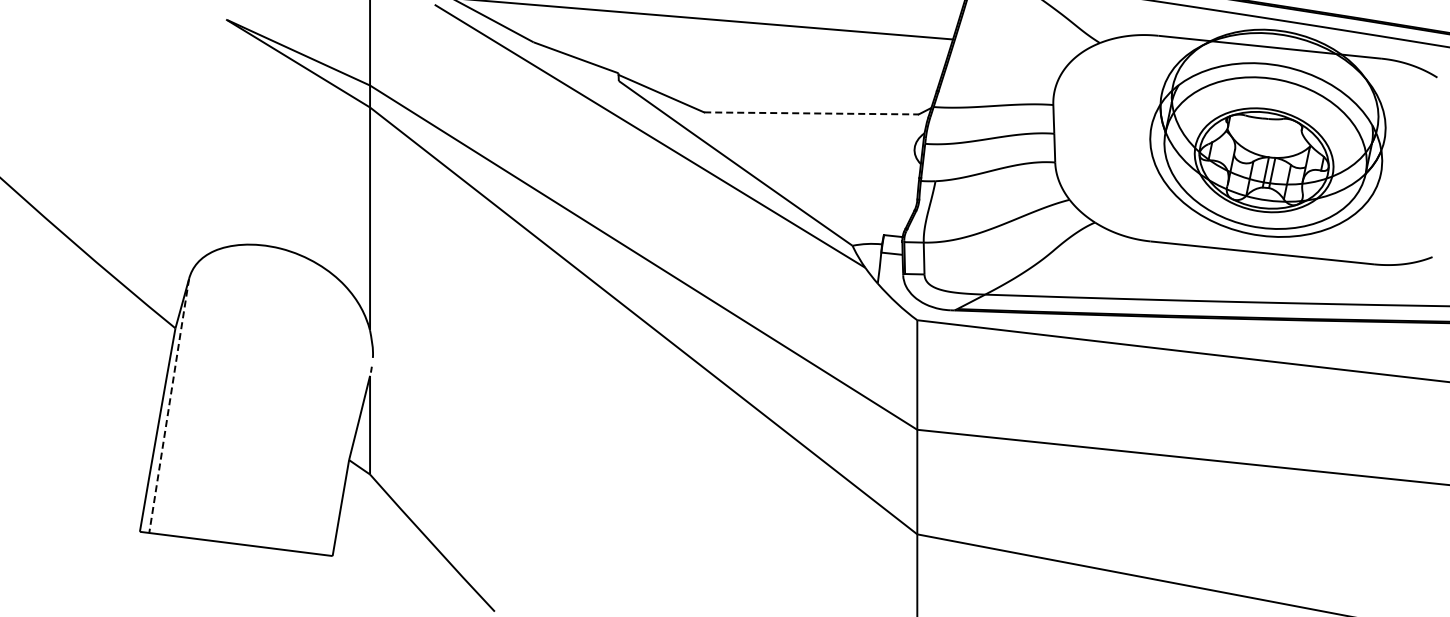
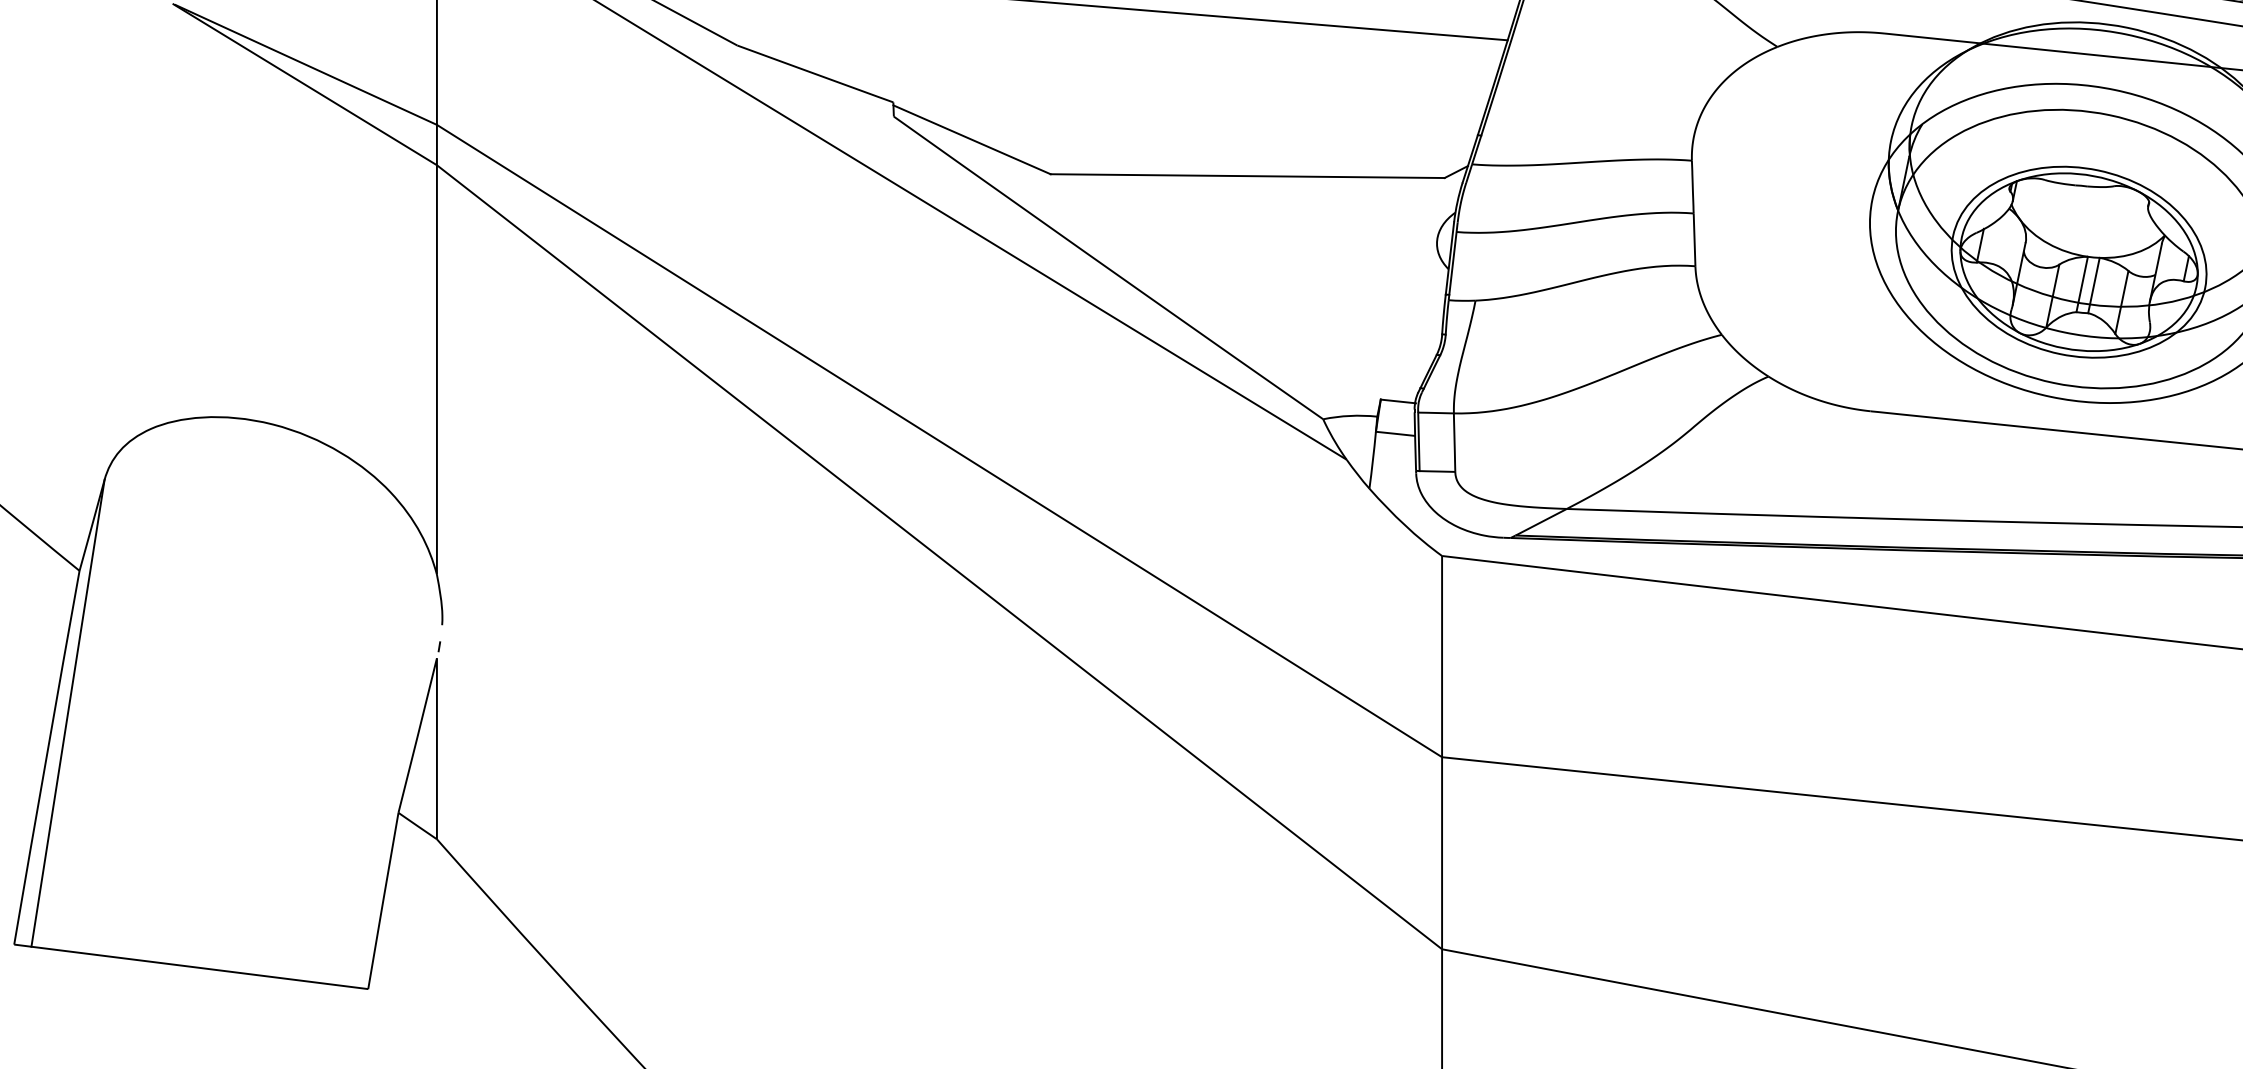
line: (811, 113) -> (1247, 176), dashed -> solid
line: (169, 405) -> (68, 712), dashed -> solid

